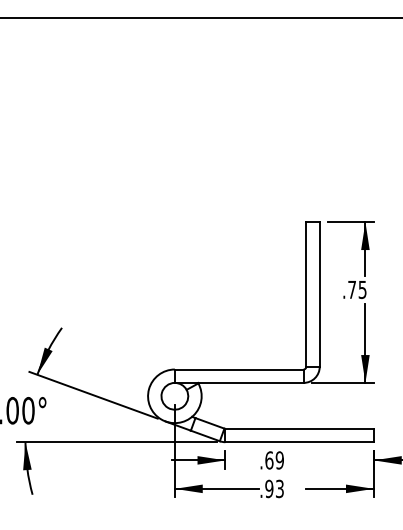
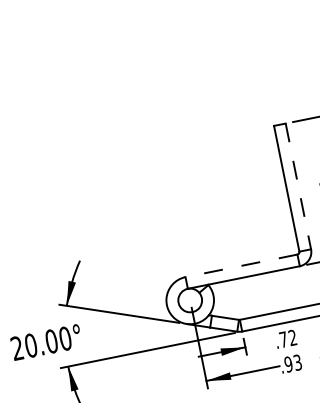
line: (319, 294) -> (298, 186), solid -> dashed
line: (238, 369) -> (240, 265), solid -> dashed
text: (274, 460) -> (288, 338), .69 -> .72

